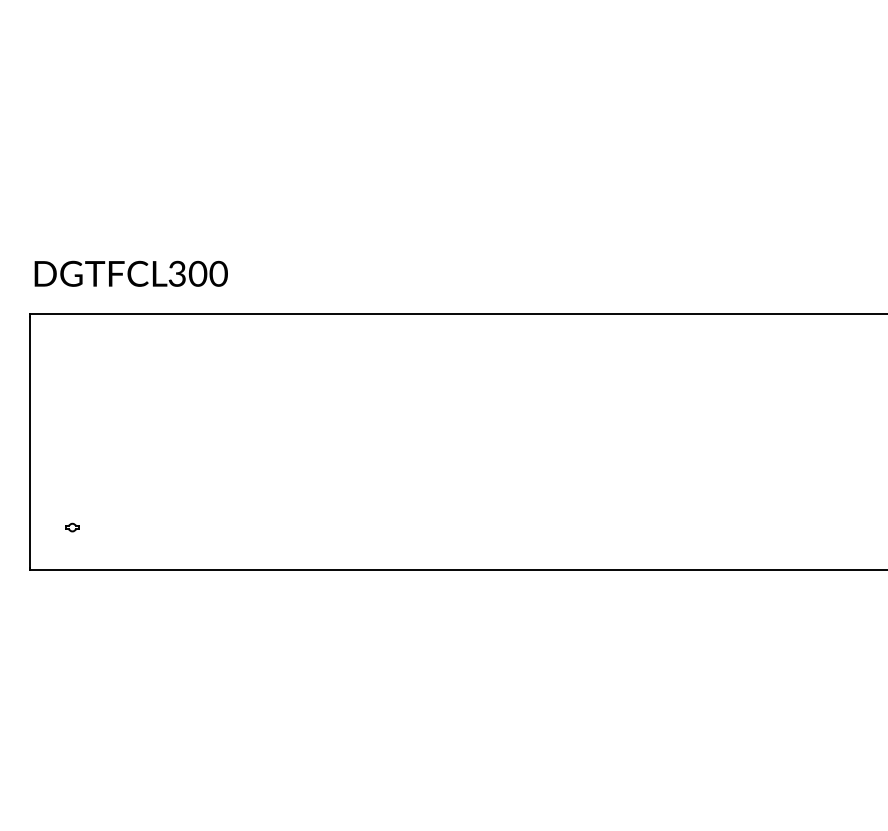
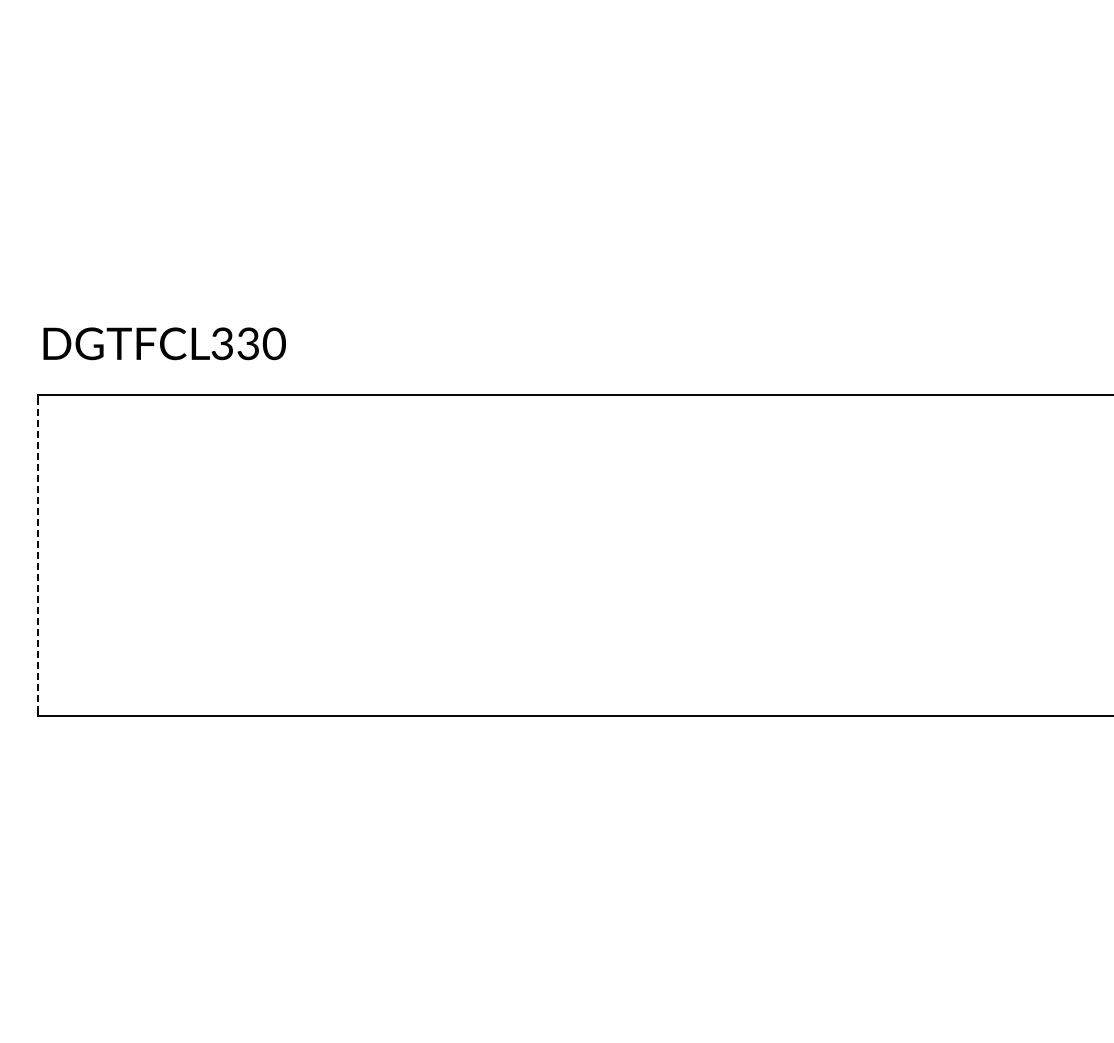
text: (198, 273) -> (248, 343), 300 -> 330
line: (29, 442) -> (37, 555), solid -> dashed
part: (72, 527) -> (90, 661), removed

